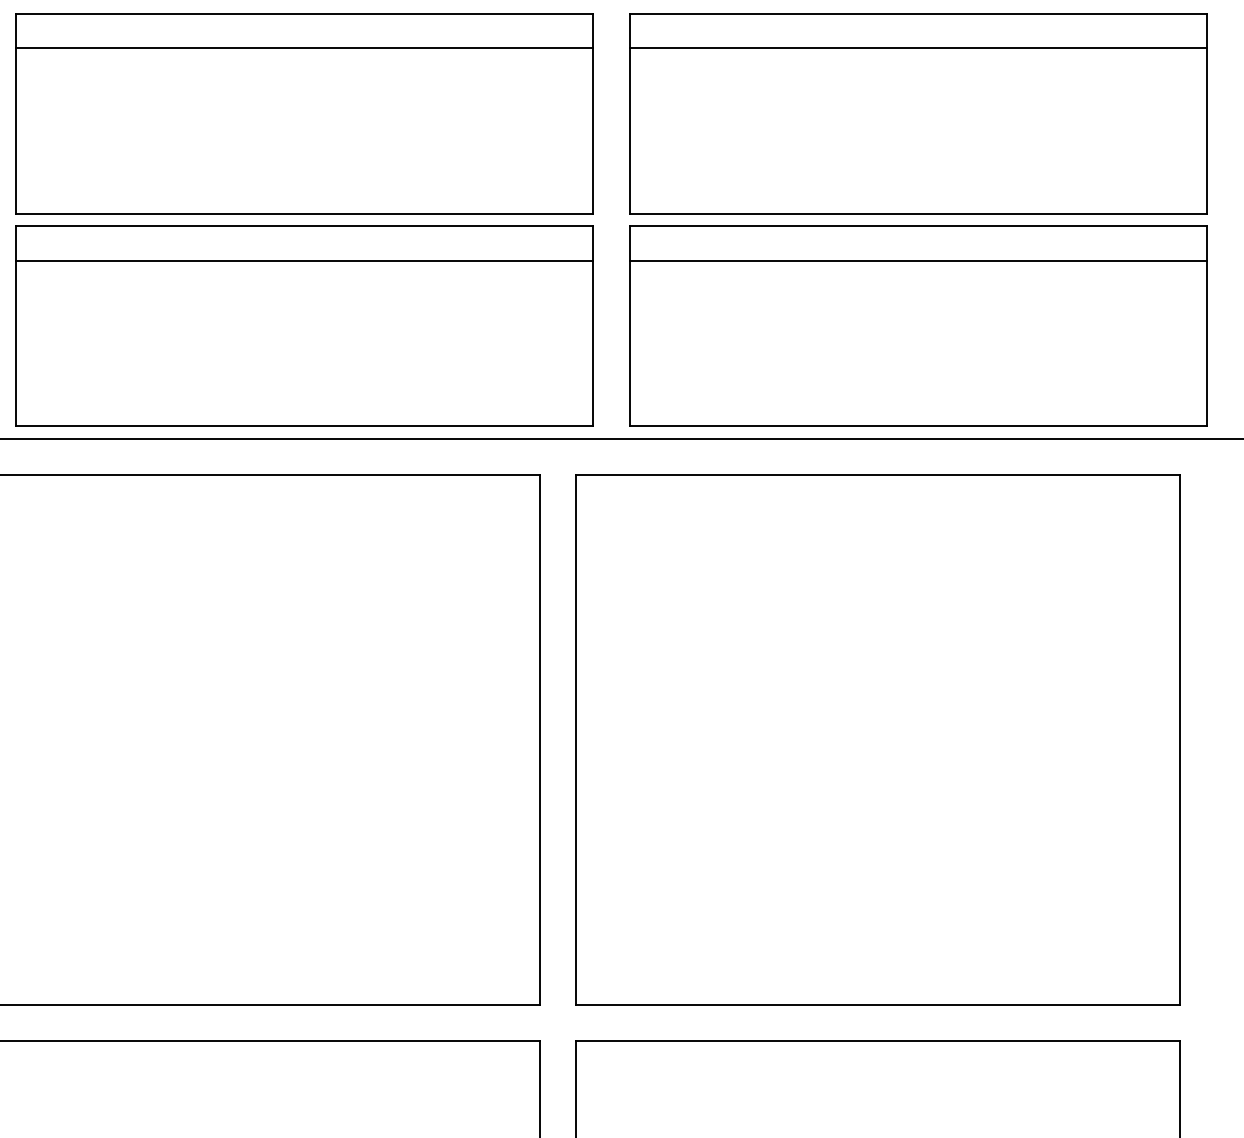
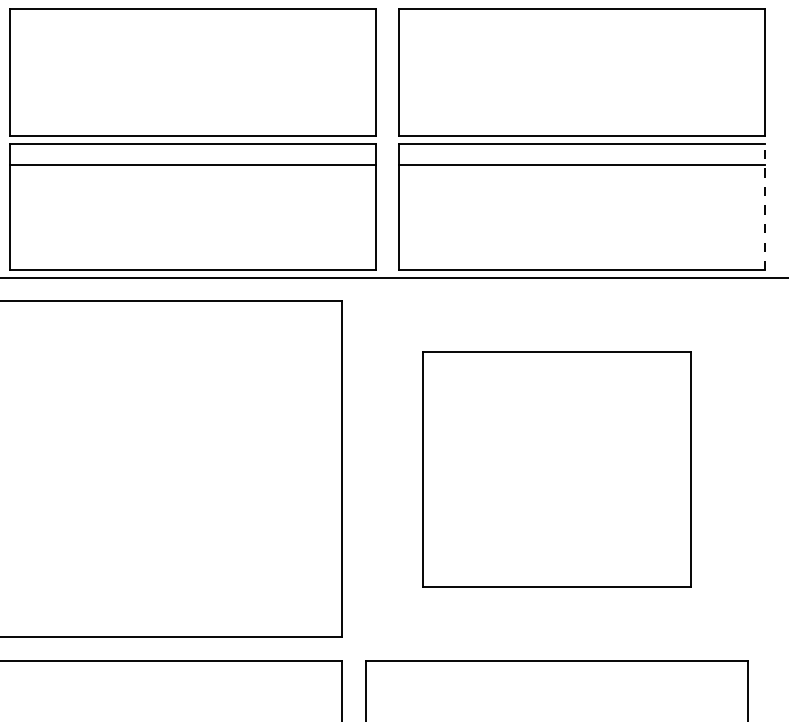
line: (305, 47) -> (193, 30), removed
line: (918, 47) -> (582, 30), removed
line: (1206, 325) -> (765, 206), solid -> dashed
part: (877, 738) -> (556, 468), size x0.7

